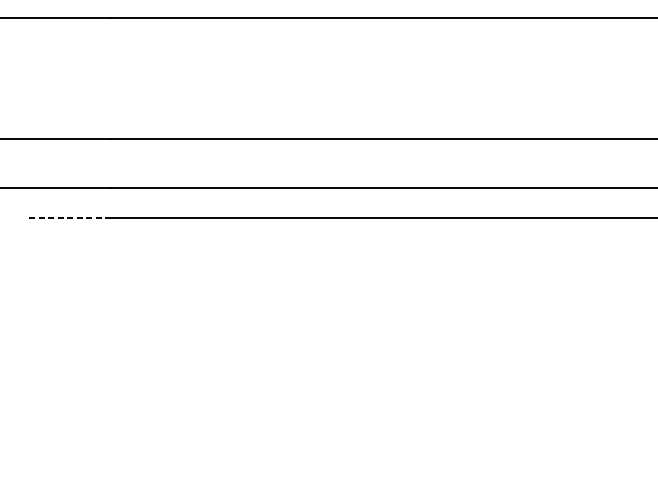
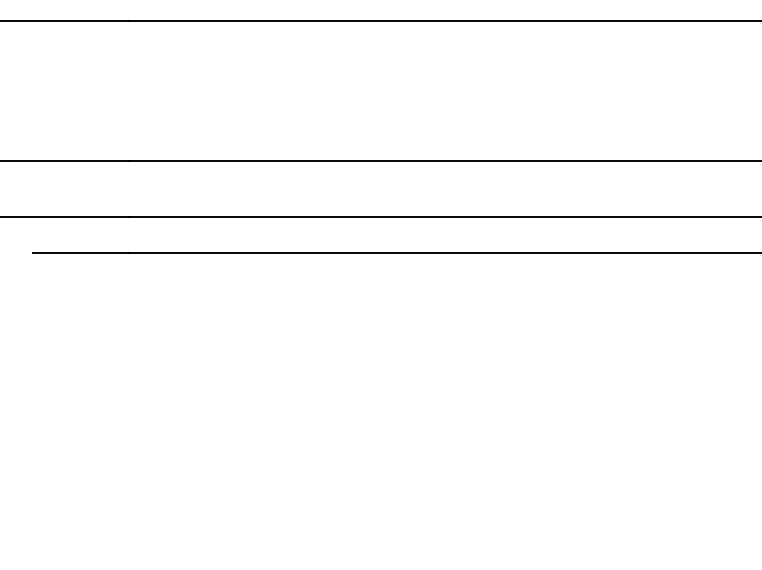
line: (70, 217) -> (81, 252), dashed -> solid

